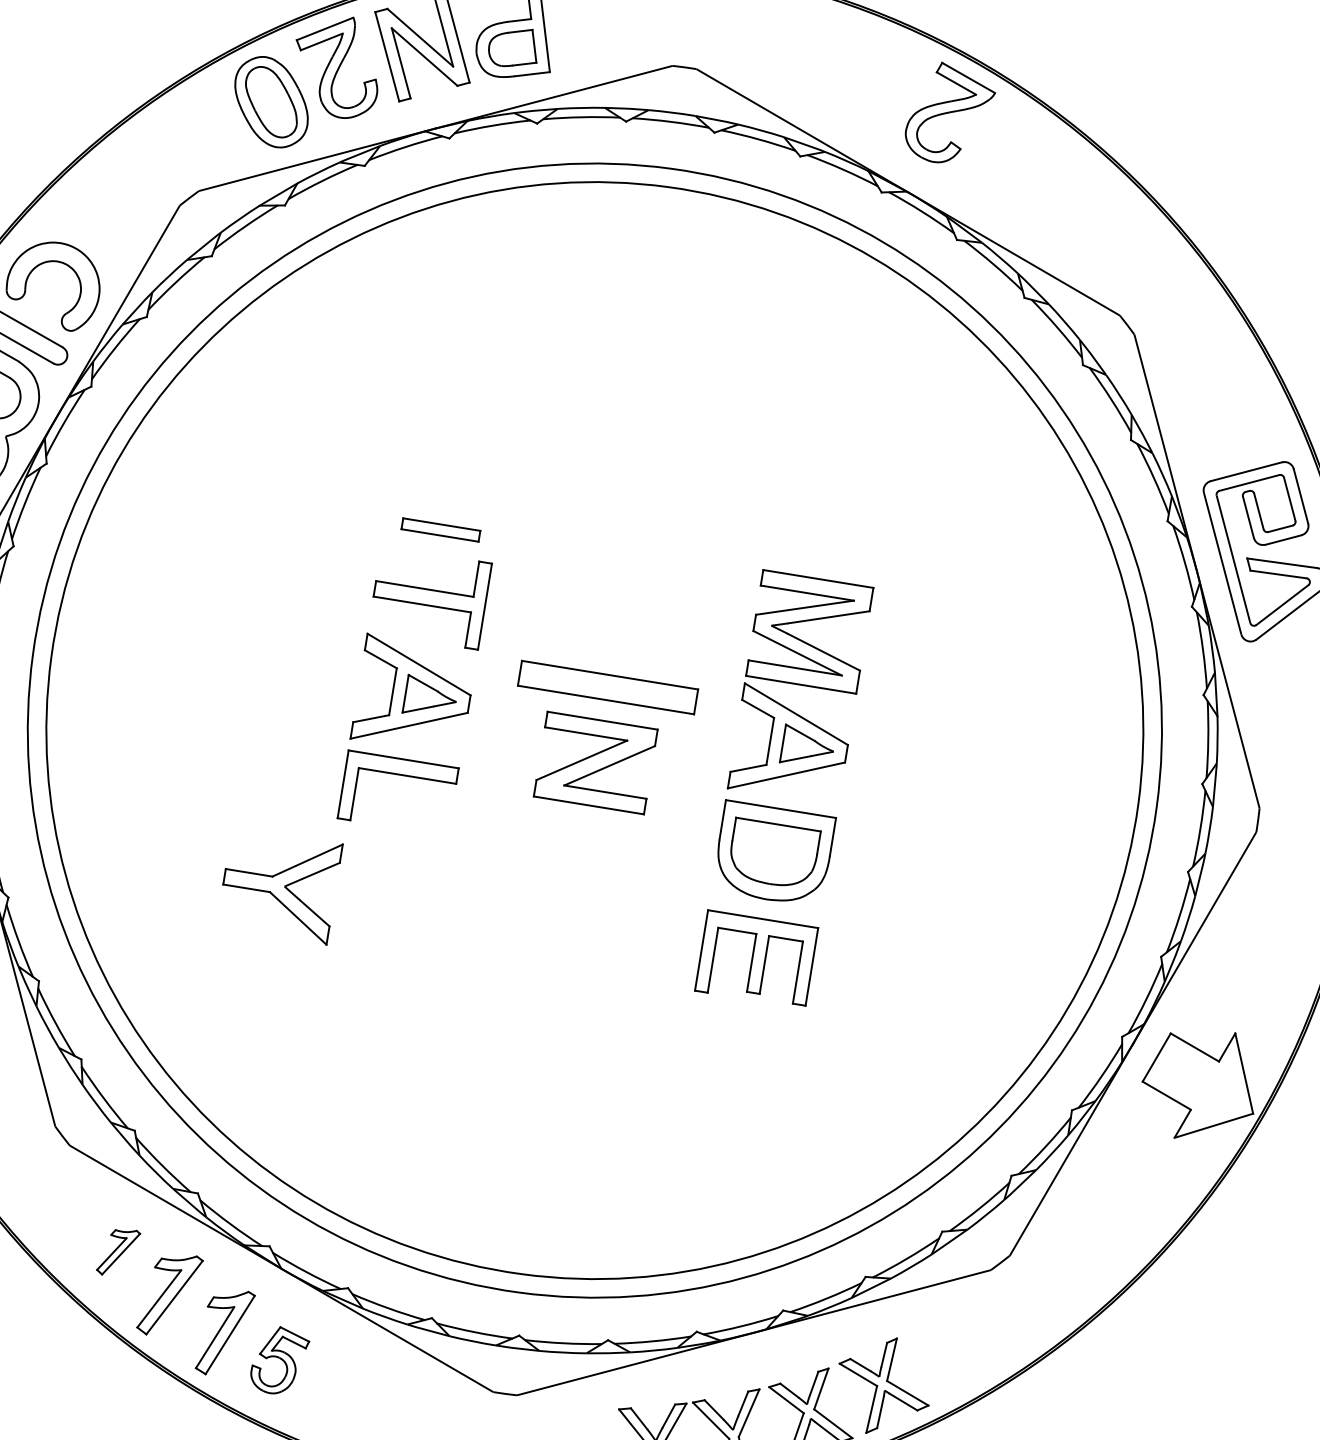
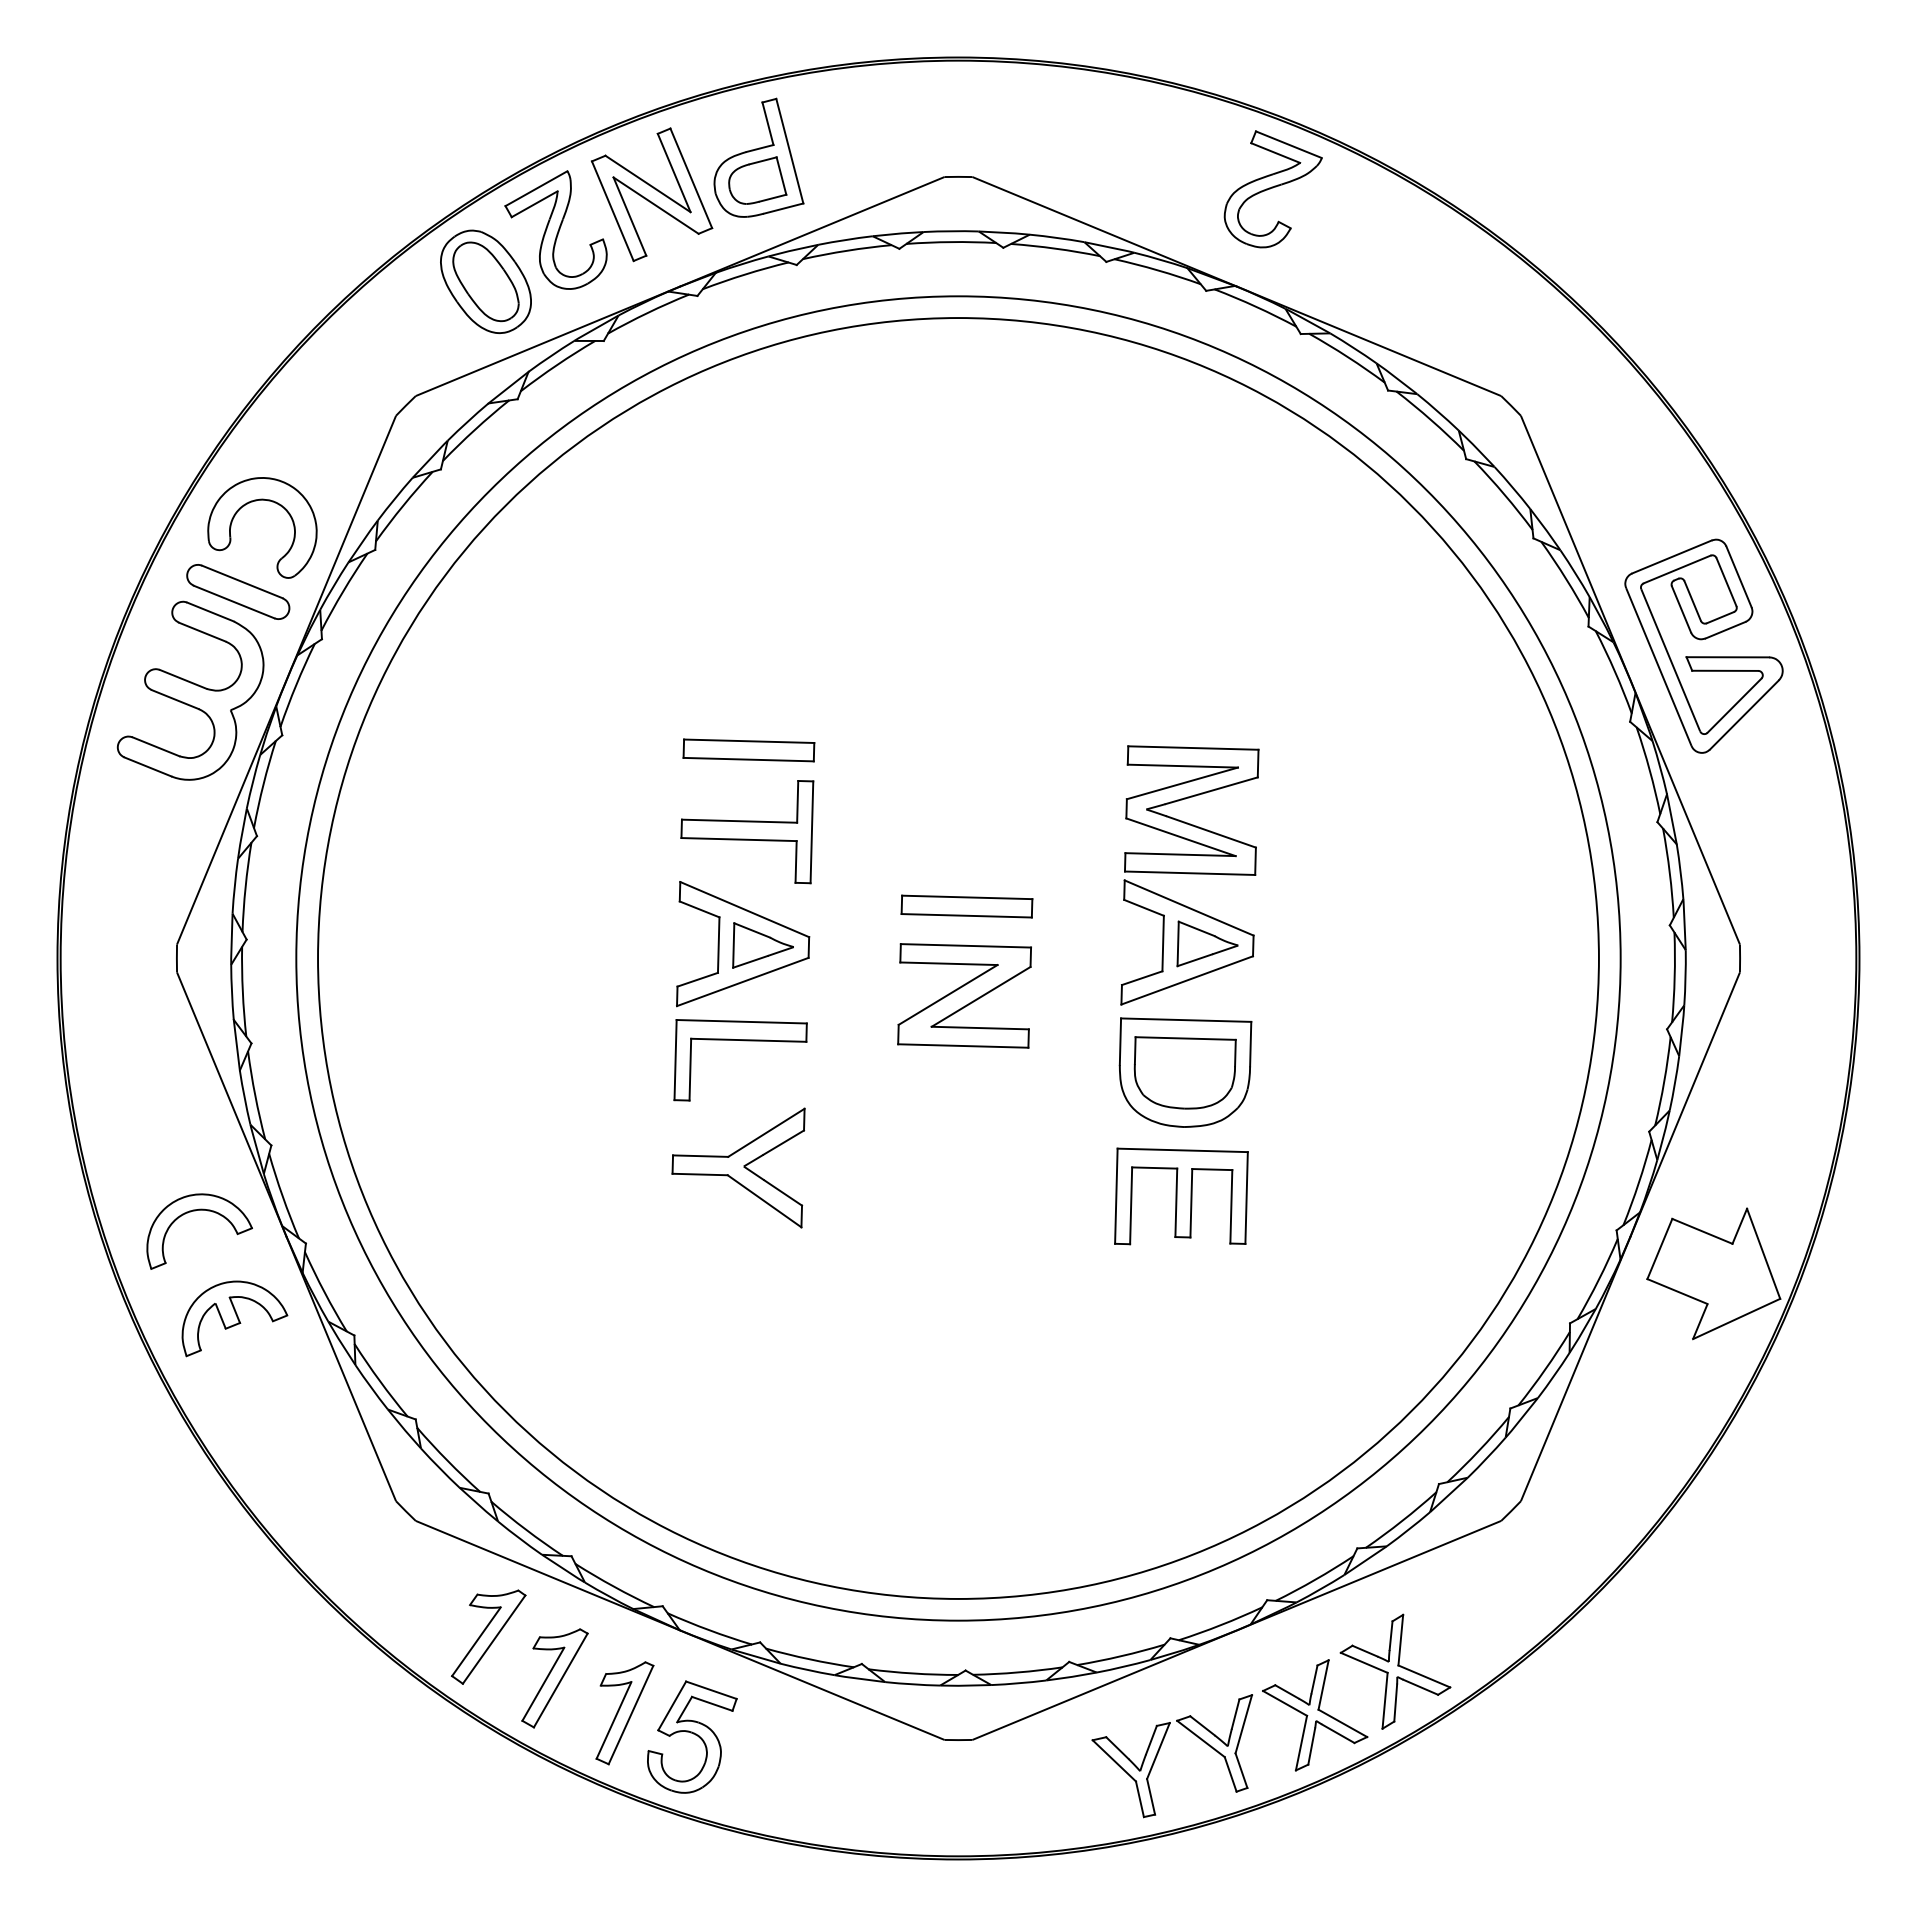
part: (440, 530) -> (748, 750), size x1.43
part: (607, 687) -> (966, 906), size x0.62
part: (279, 886) -> (738, 1167), moved
part: (118, 1252) -> (488, 1636), size x1.67
part: (279, 1360) -> (692, 1736), size x1.43

